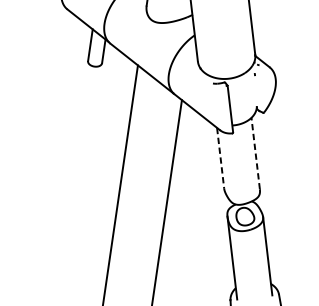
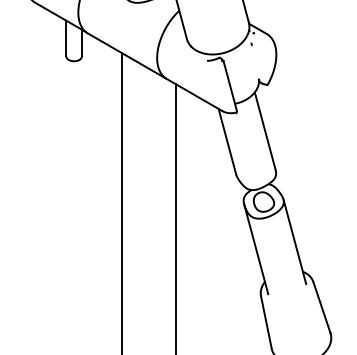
line: (256, 153) -> (265, 130), dashed -> solid
line: (220, 158) -> (227, 142), dashed -> solid

